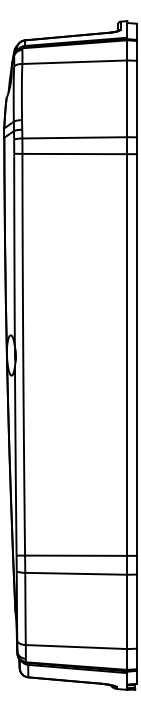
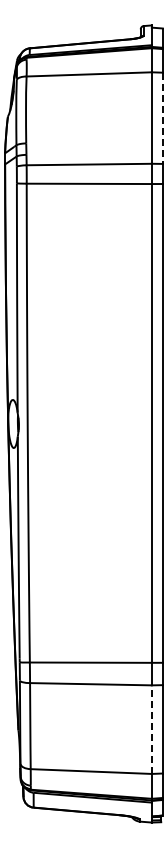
line: (136, 99) -> (162, 118), solid -> dashed
line: (127, 611) -> (151, 729), solid -> dashed

